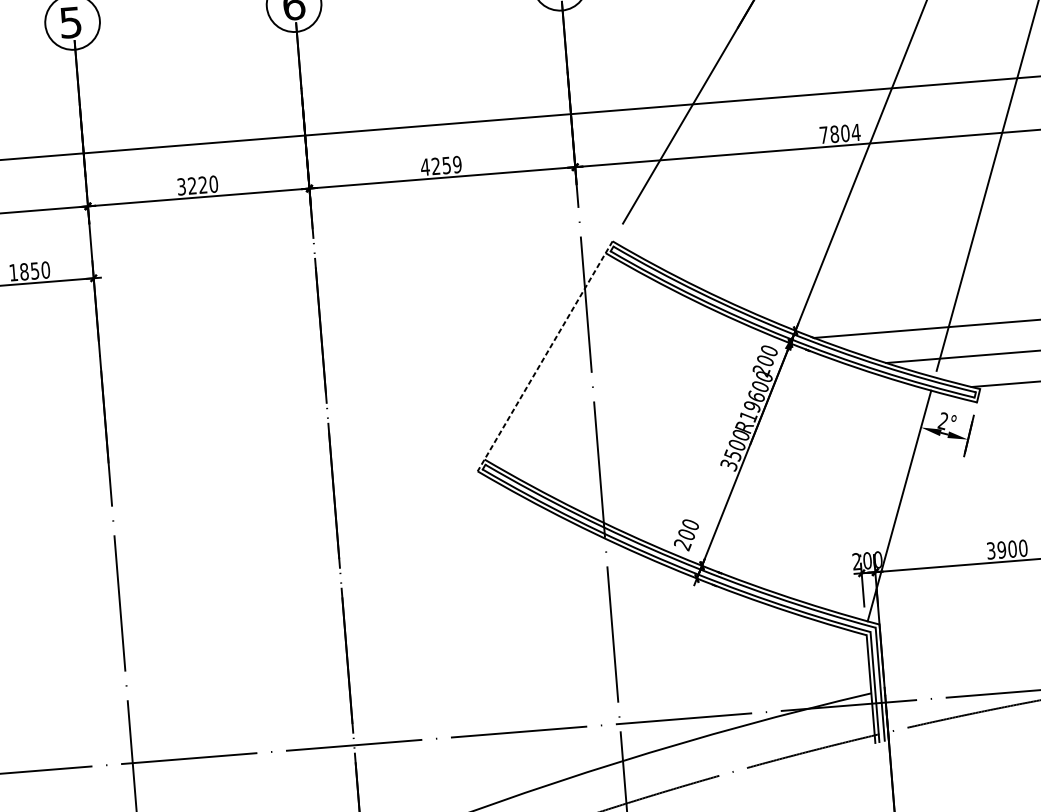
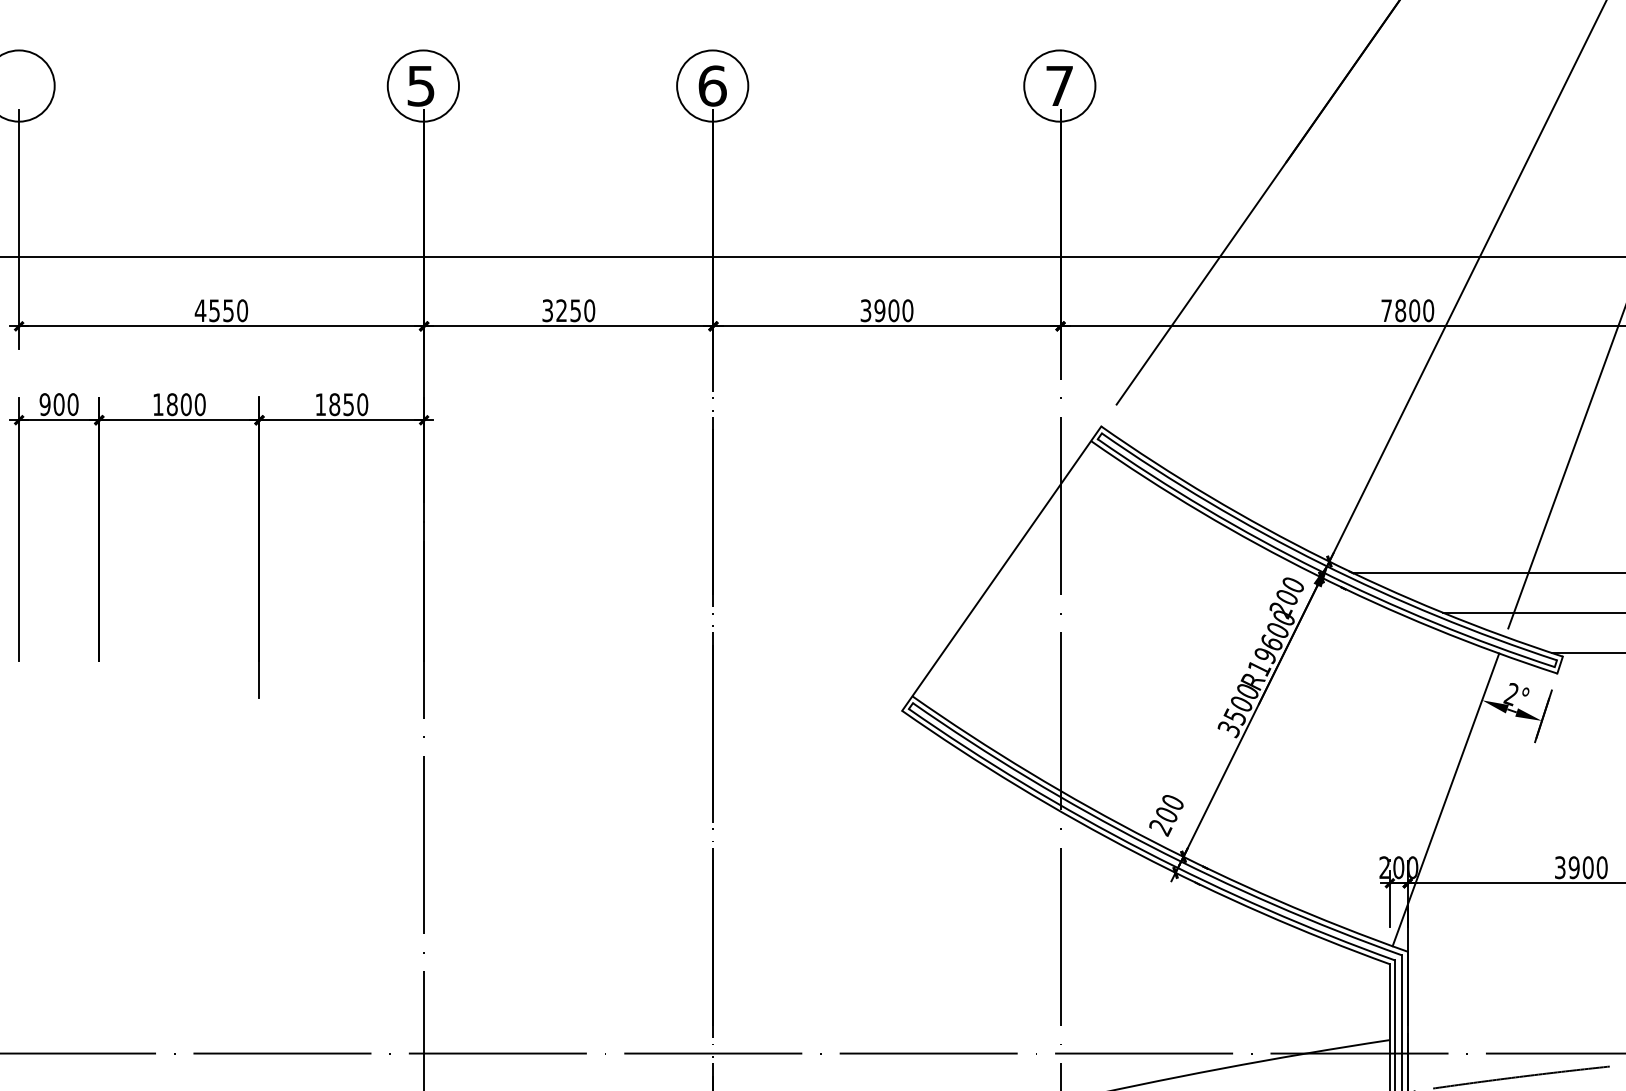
text: (855, 132) -> (1428, 310), 7804 -> 7800
text: (441, 165) -> (886, 310), 4259 -> 3900
text: (202, 184) -> (575, 310), 3220 -> 3250
line: (544, 356) -> (1001, 568), dashed -> solid

